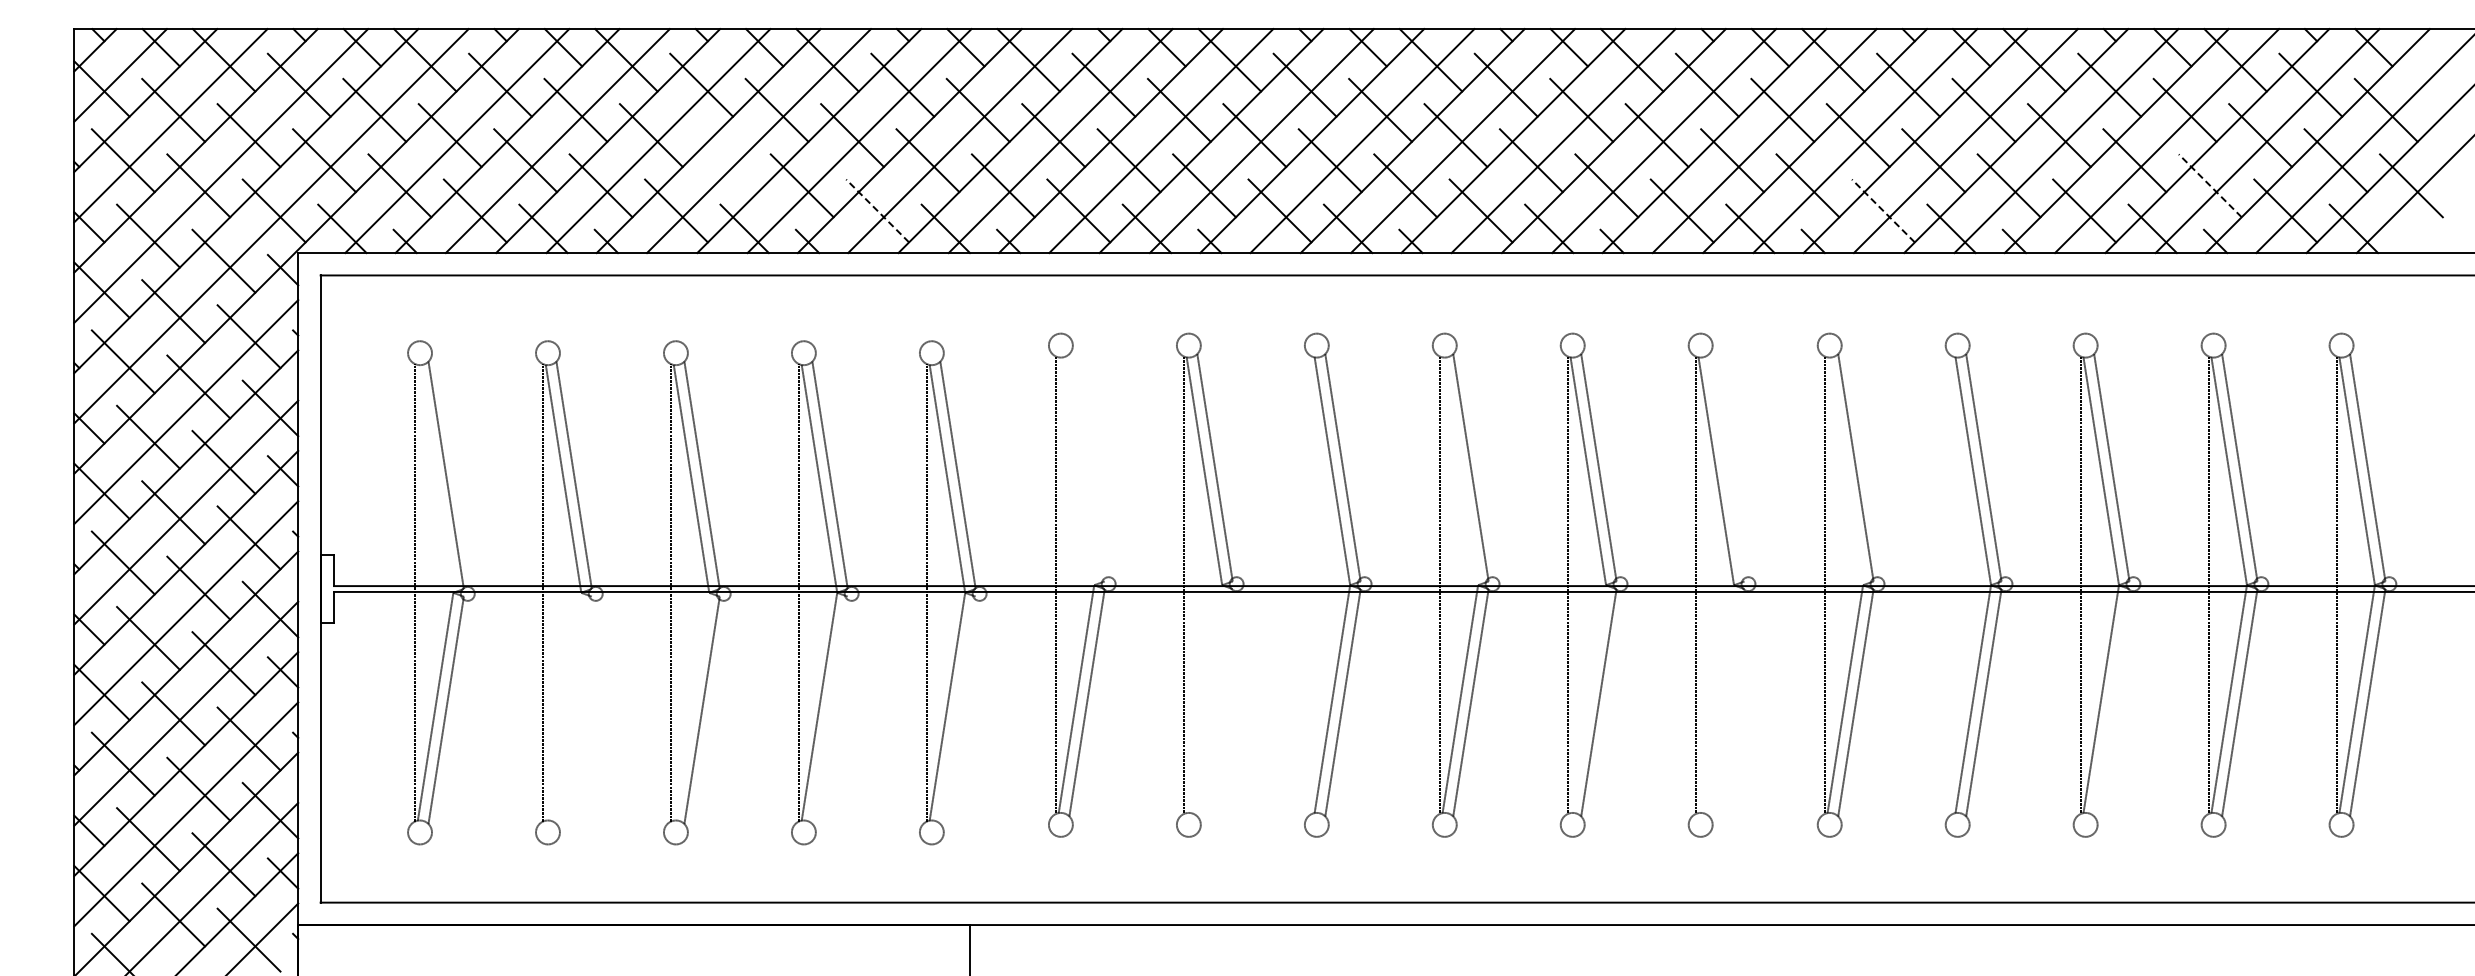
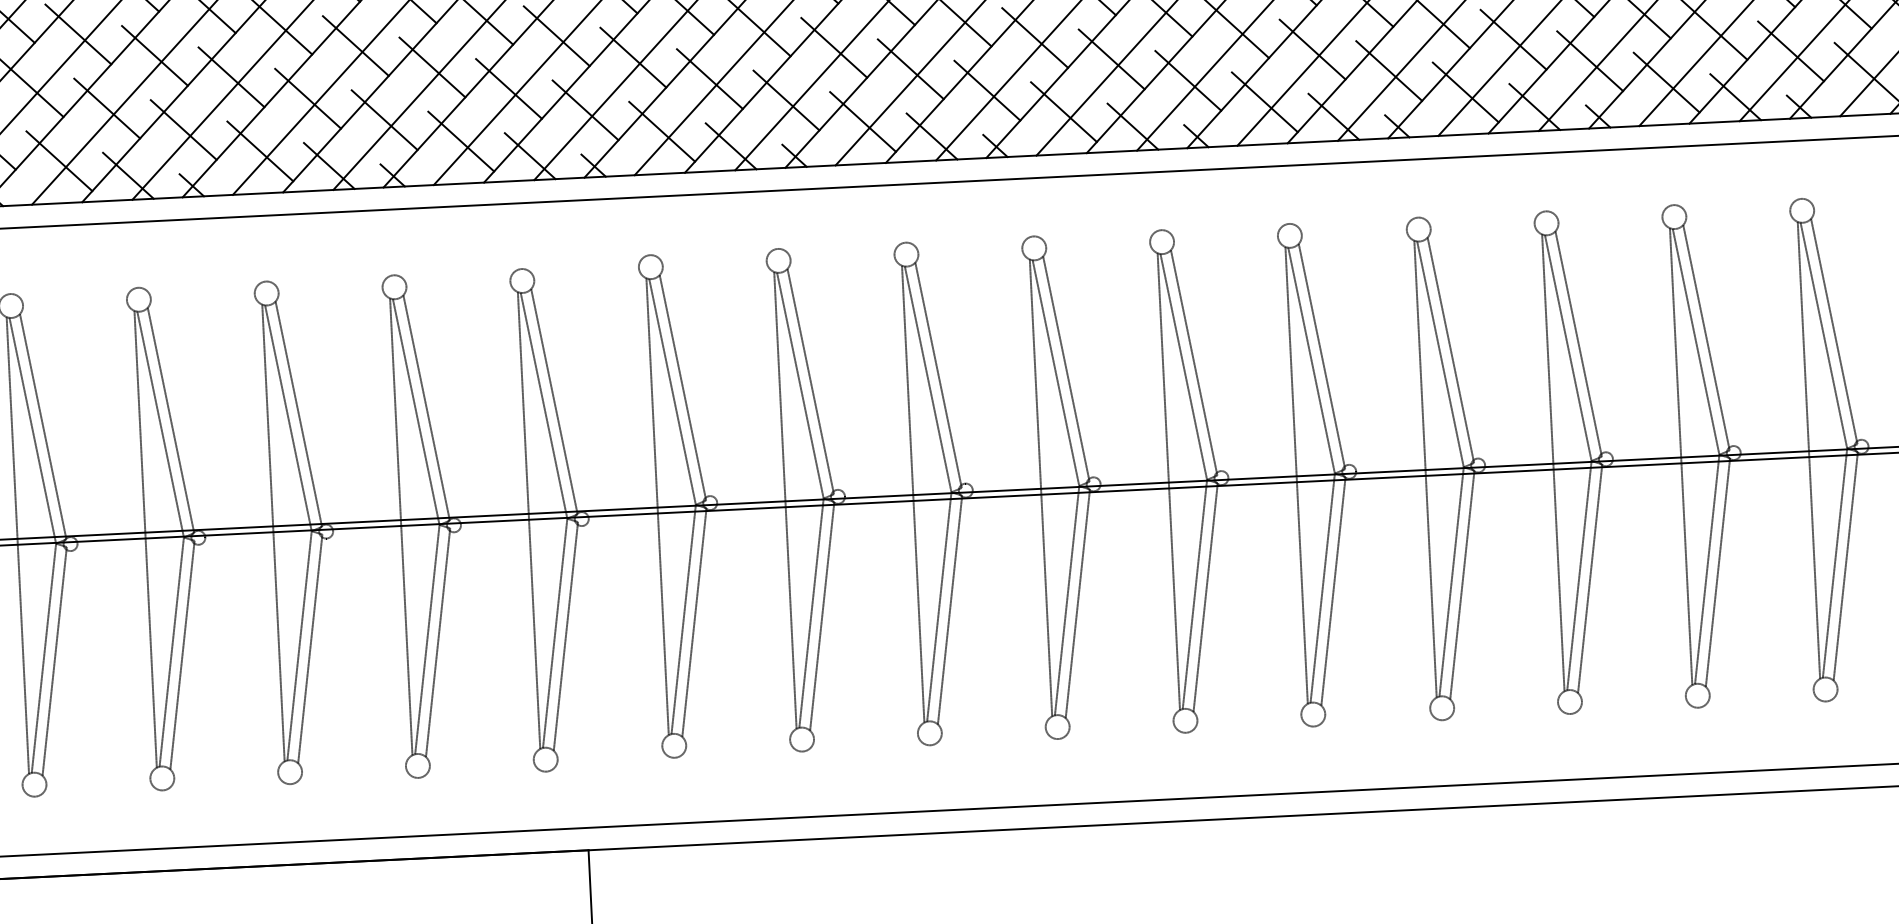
line: (726, 160) -> (307, 98), added
line: (2209, 185) -> (1790, 51), dashed -> solid
line: (877, 210) -> (461, 141), dashed -> solid
line: (1883, 210) -> (1465, 91), dashed -> solid
line: (1086, 467) -> (682, 387), added
line: (1726, 467) -> (1321, 356), added
line: (1076, 471) -> (672, 392), added
line: (1460, 471) -> (1056, 373), added
line: (1845, 471) -> (1440, 354), added
line: (435, 478) -> (32, 430), added
line: (1311, 584) -> (912, 493), added
line: (1952, 584) -> (1553, 462), added
line: (1204, 699) -> (811, 613), added
line: (1588, 699) -> (1195, 594), added
line: (1716, 699) -> (1322, 588), added
line: (1214, 702) -> (821, 616), added
line: (1726, 702) -> (1333, 591), added
line: (2111, 702) -> (1717, 572), added
line: (563, 706) -> (171, 651), added
line: (691, 706) -> (299, 645), added
line: (573, 710) -> (181, 655), added
line: (829, 710) -> (437, 642), added
line: (957, 710) -> (565, 636), added

